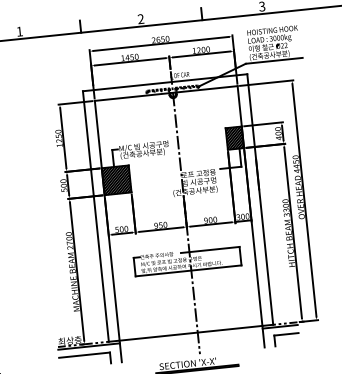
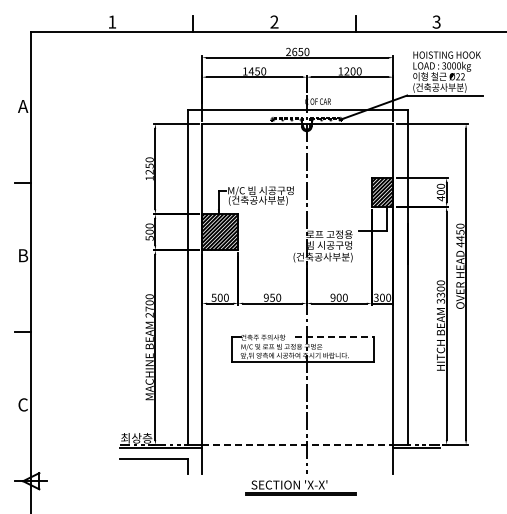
line: (210, 250) -> (335, 337), solid -> dashed
line: (190, 333) -> (297, 444), solid -> dashed
part: (286, 334) -> (423, 459), removed

